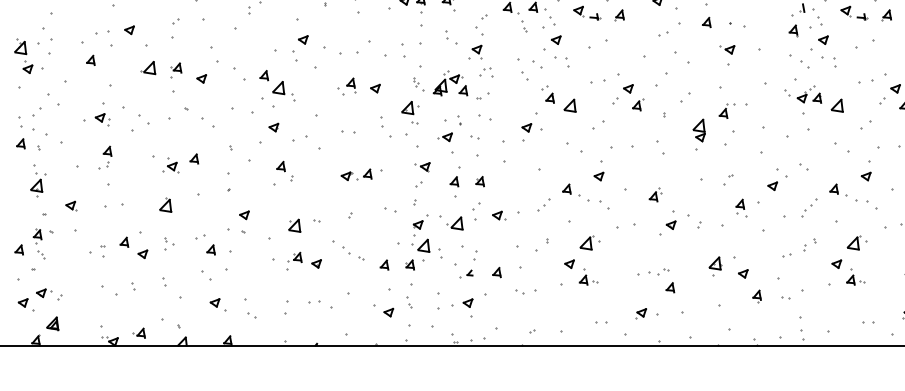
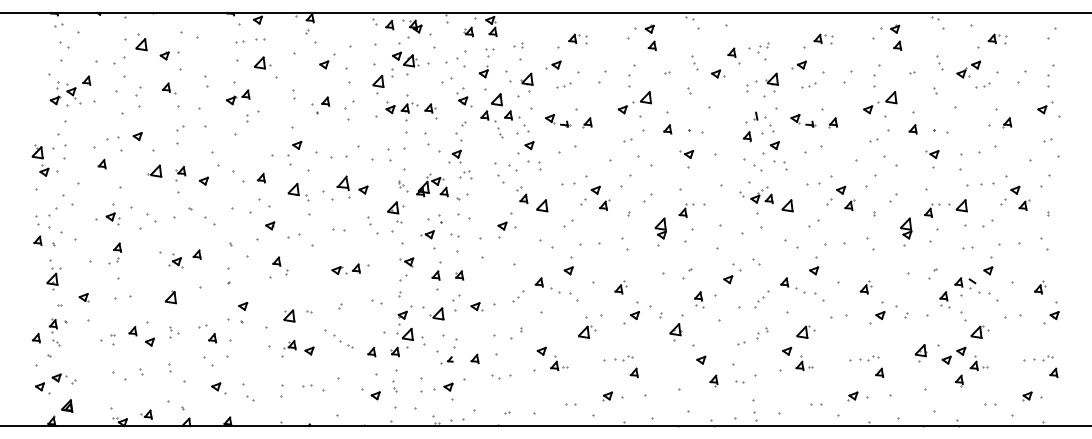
part: (450, 36) -> (432, 142), size x1.6
part: (347, 85) -> (337, 187), size x1.6
part: (283, 91) -> (298, 192), moved
part: (589, 242) -> (587, 331), moved
part: (715, 266) -> (675, 332), moved

